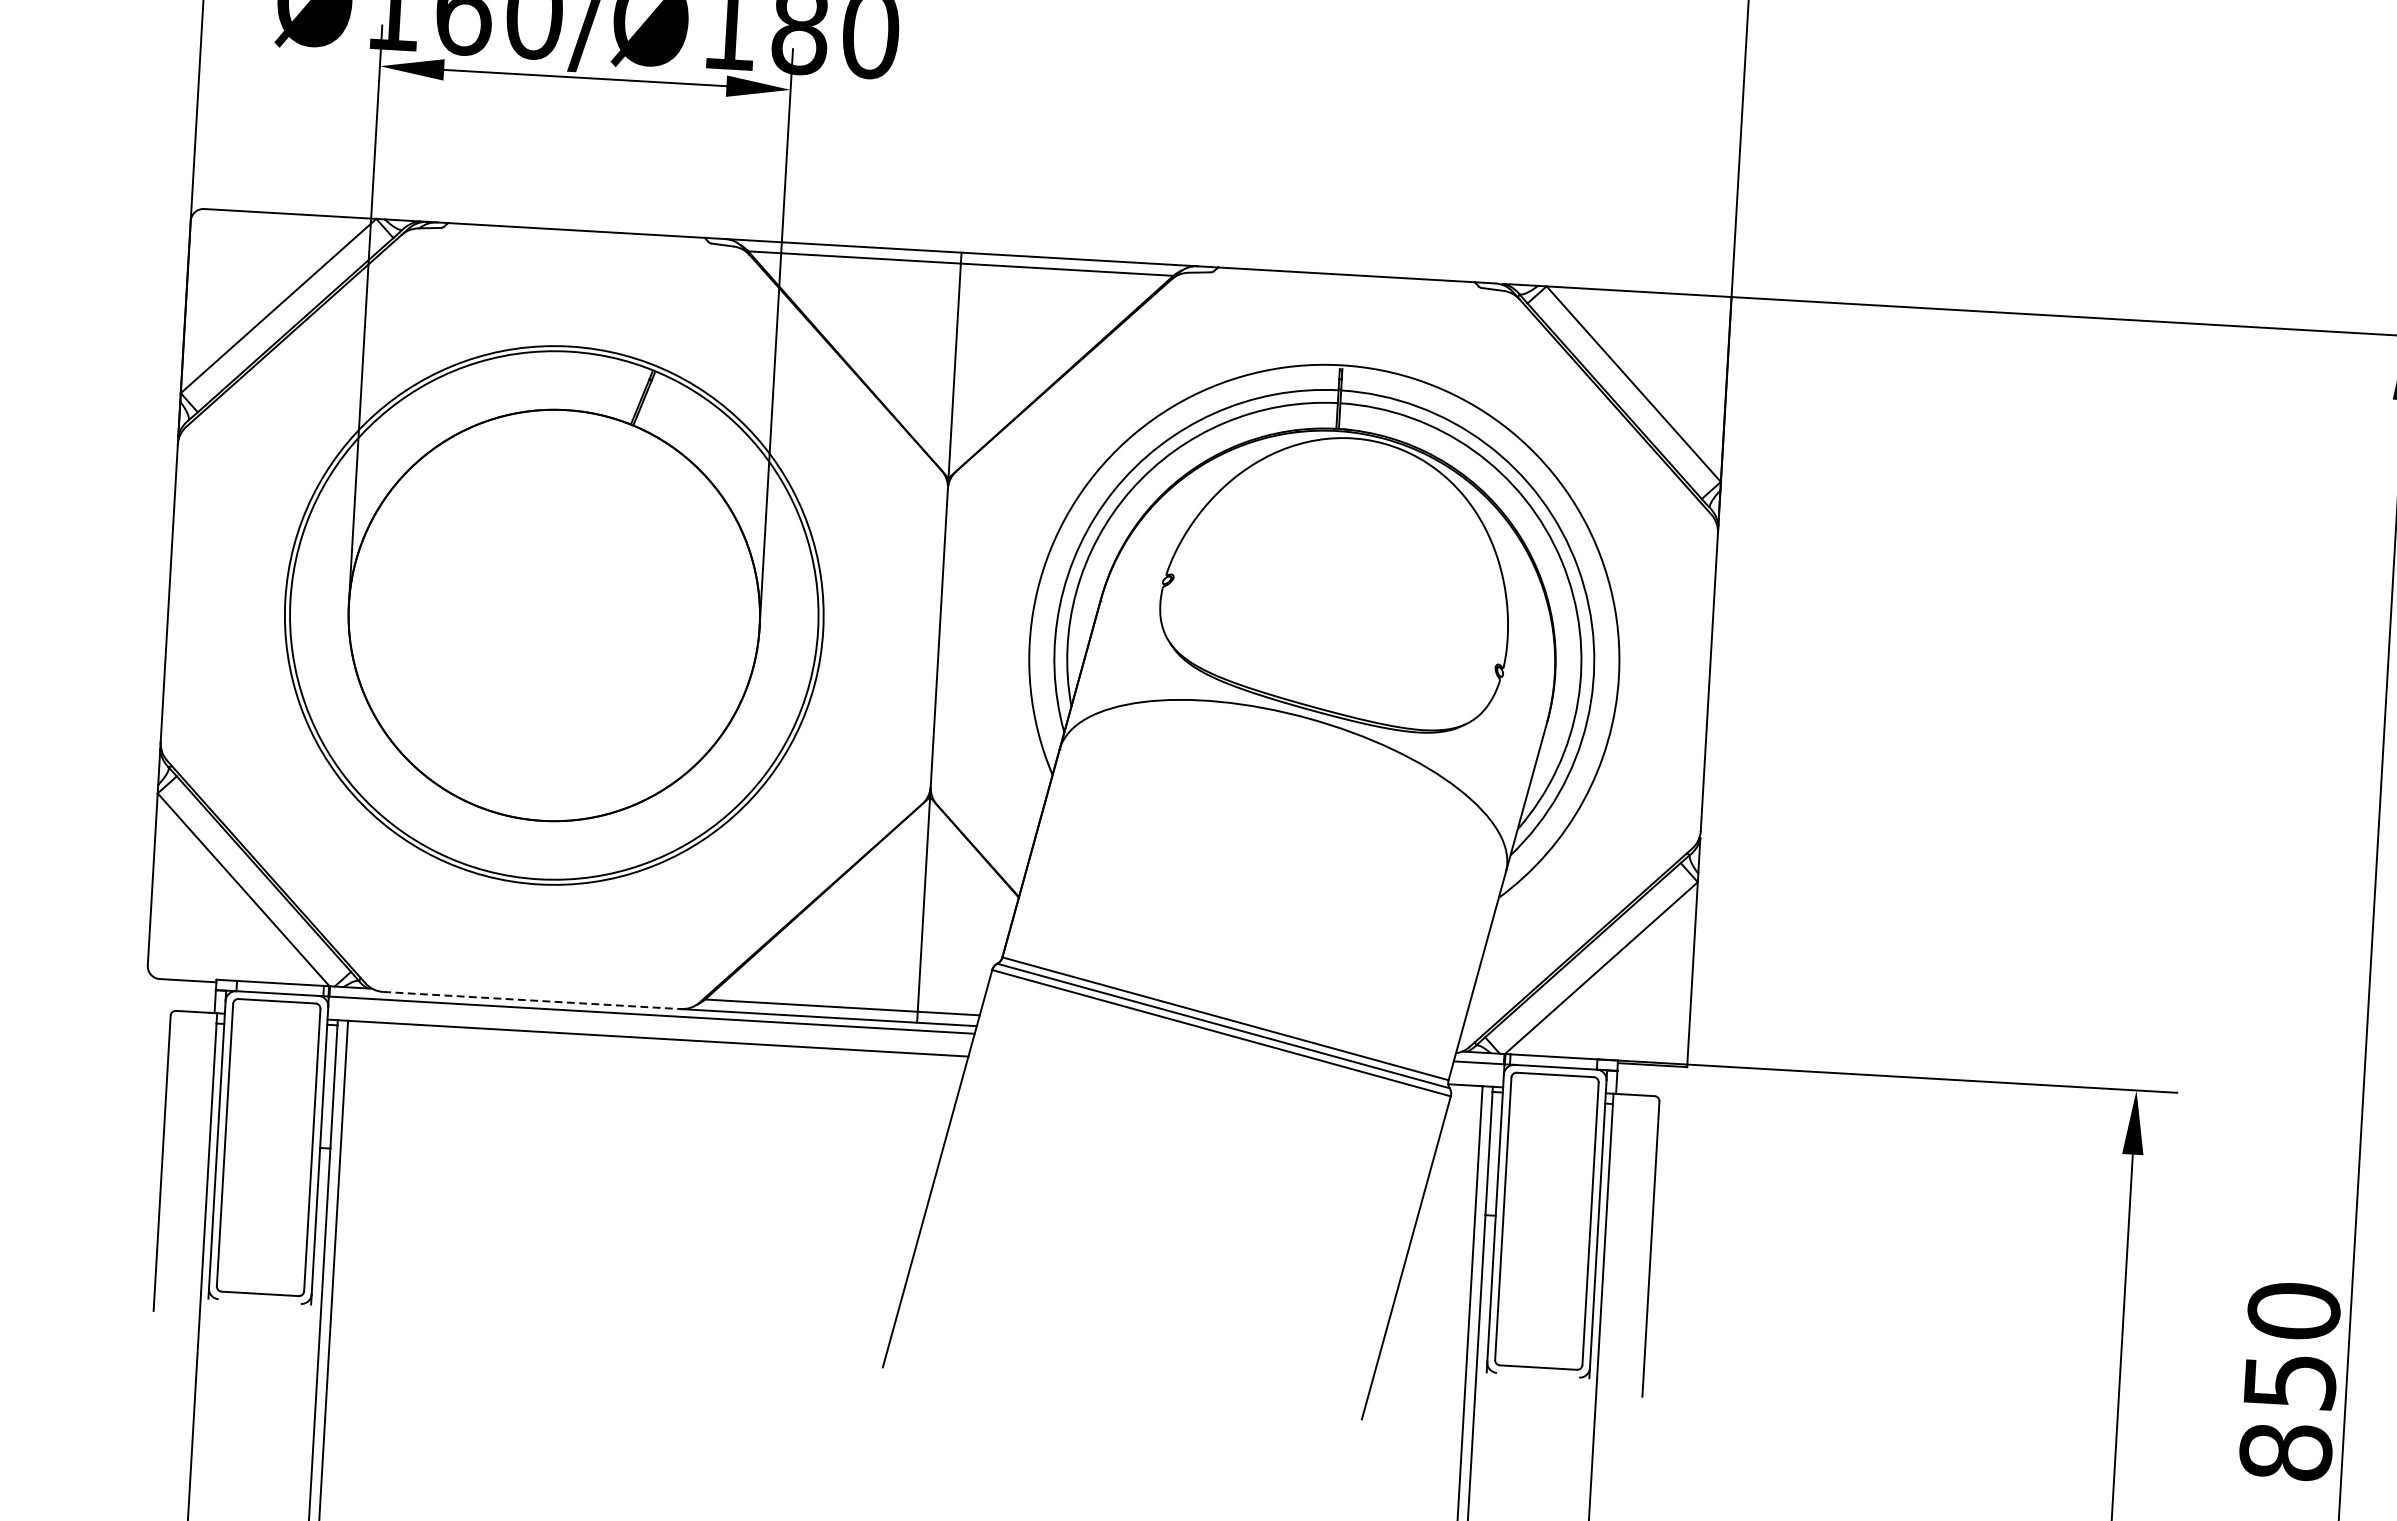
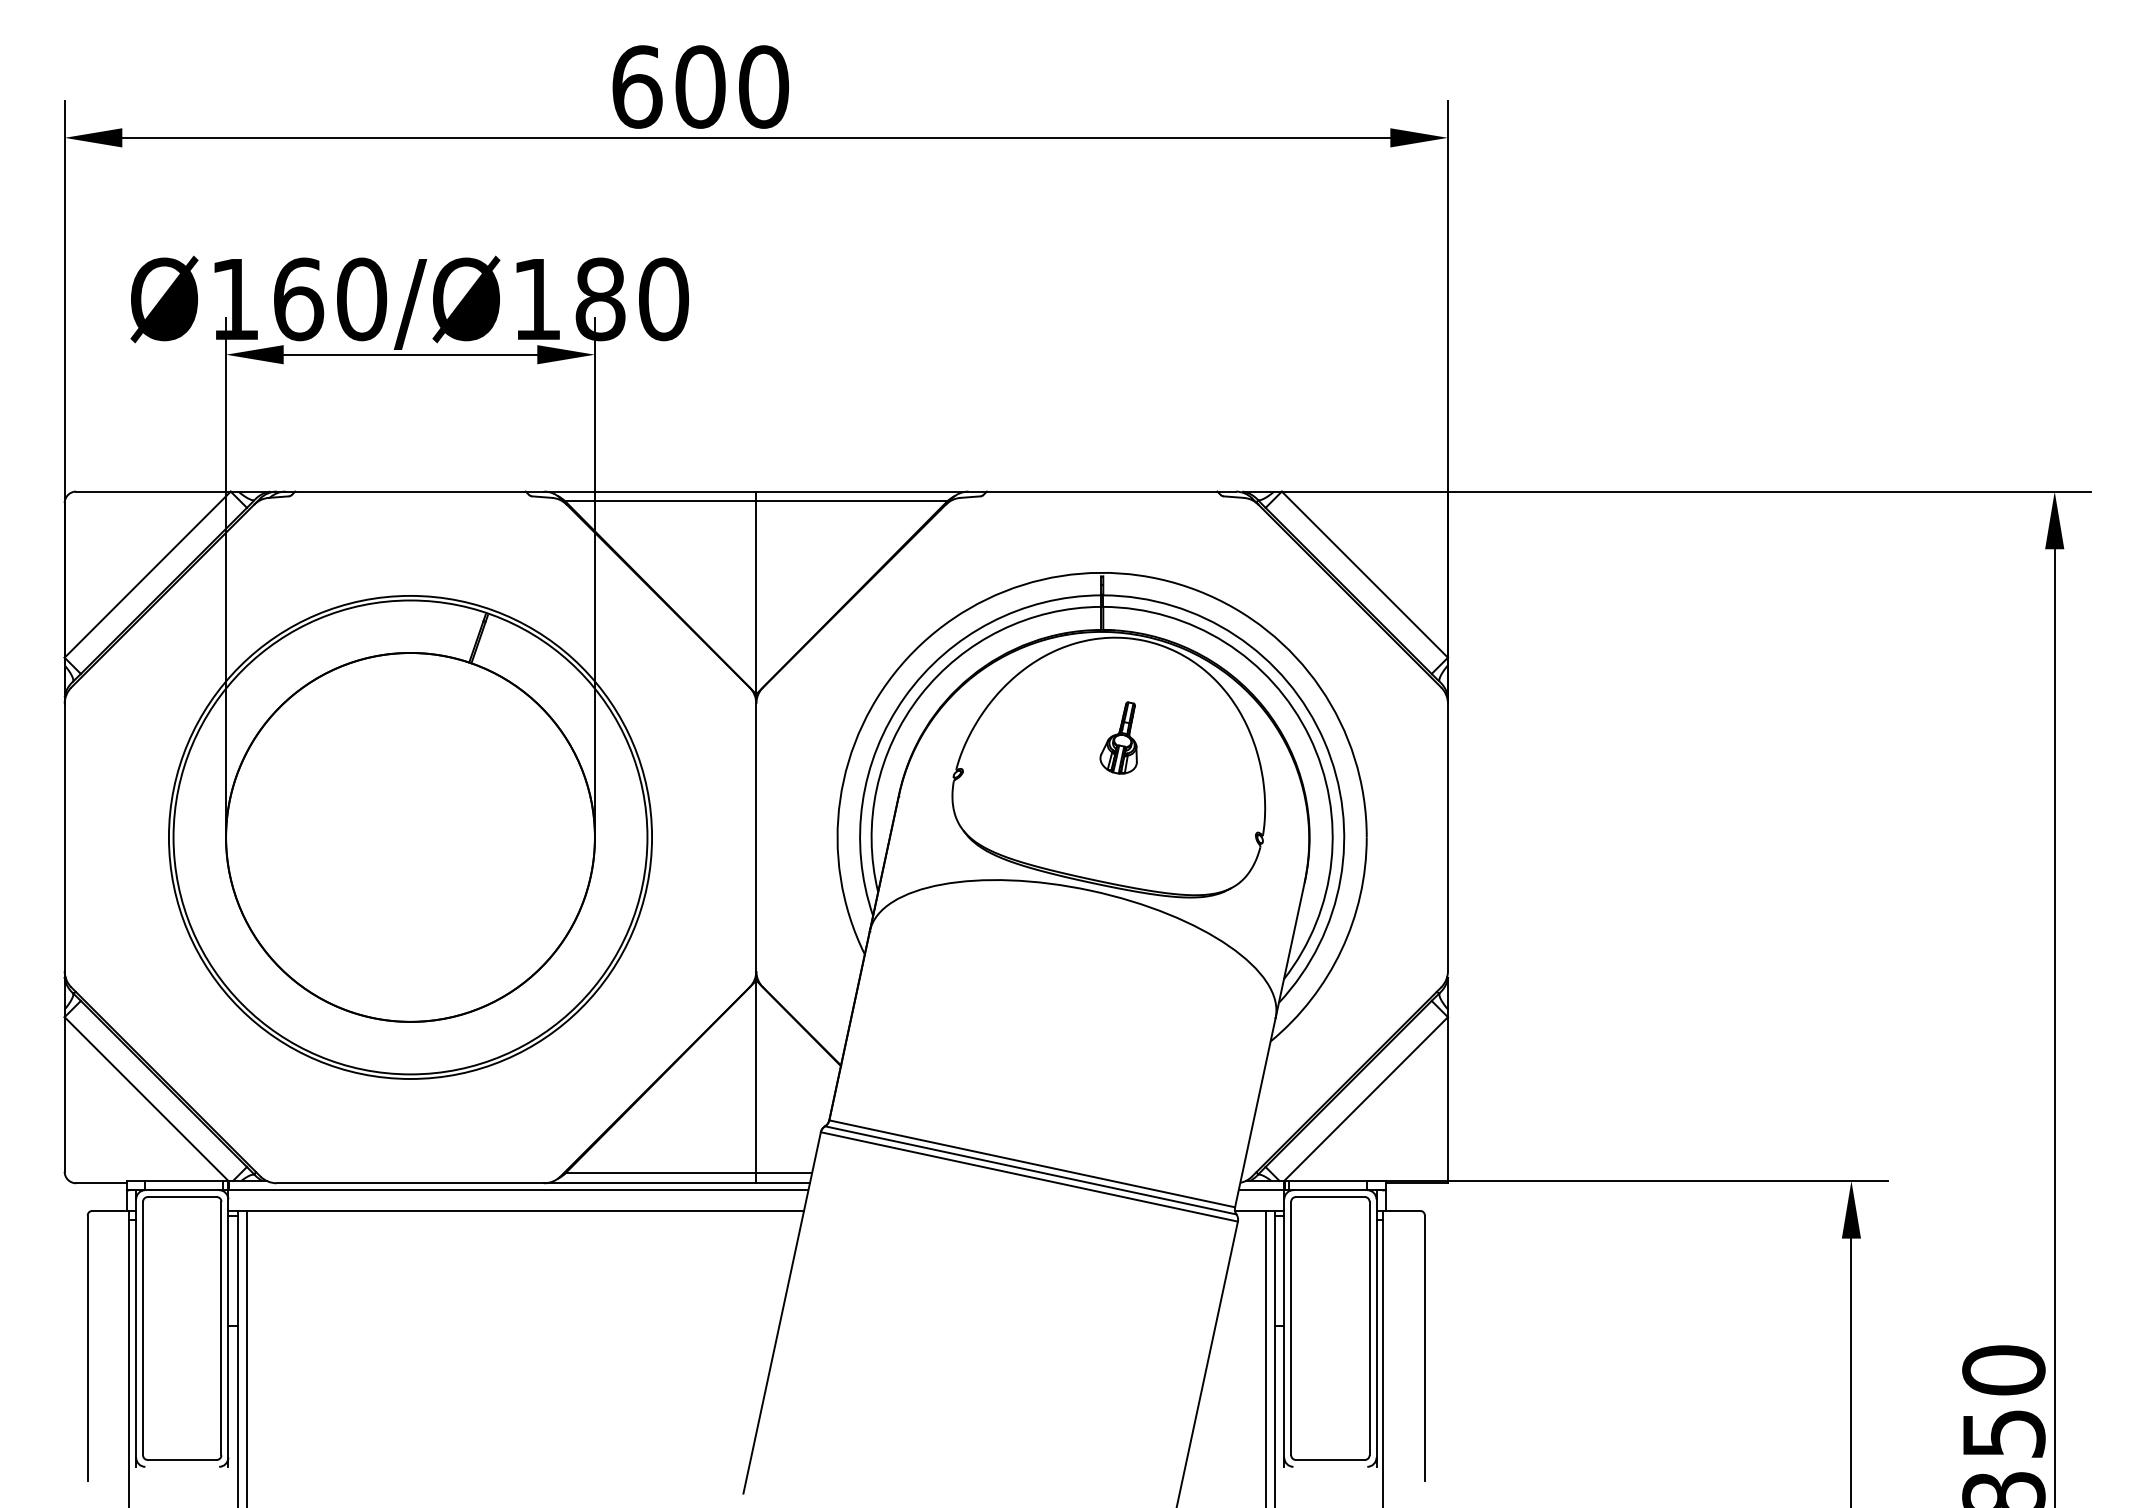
part: (1348, 549) -> (1118, 737), added
line: (532, 1000) -> (410, 1183), dashed -> solid

